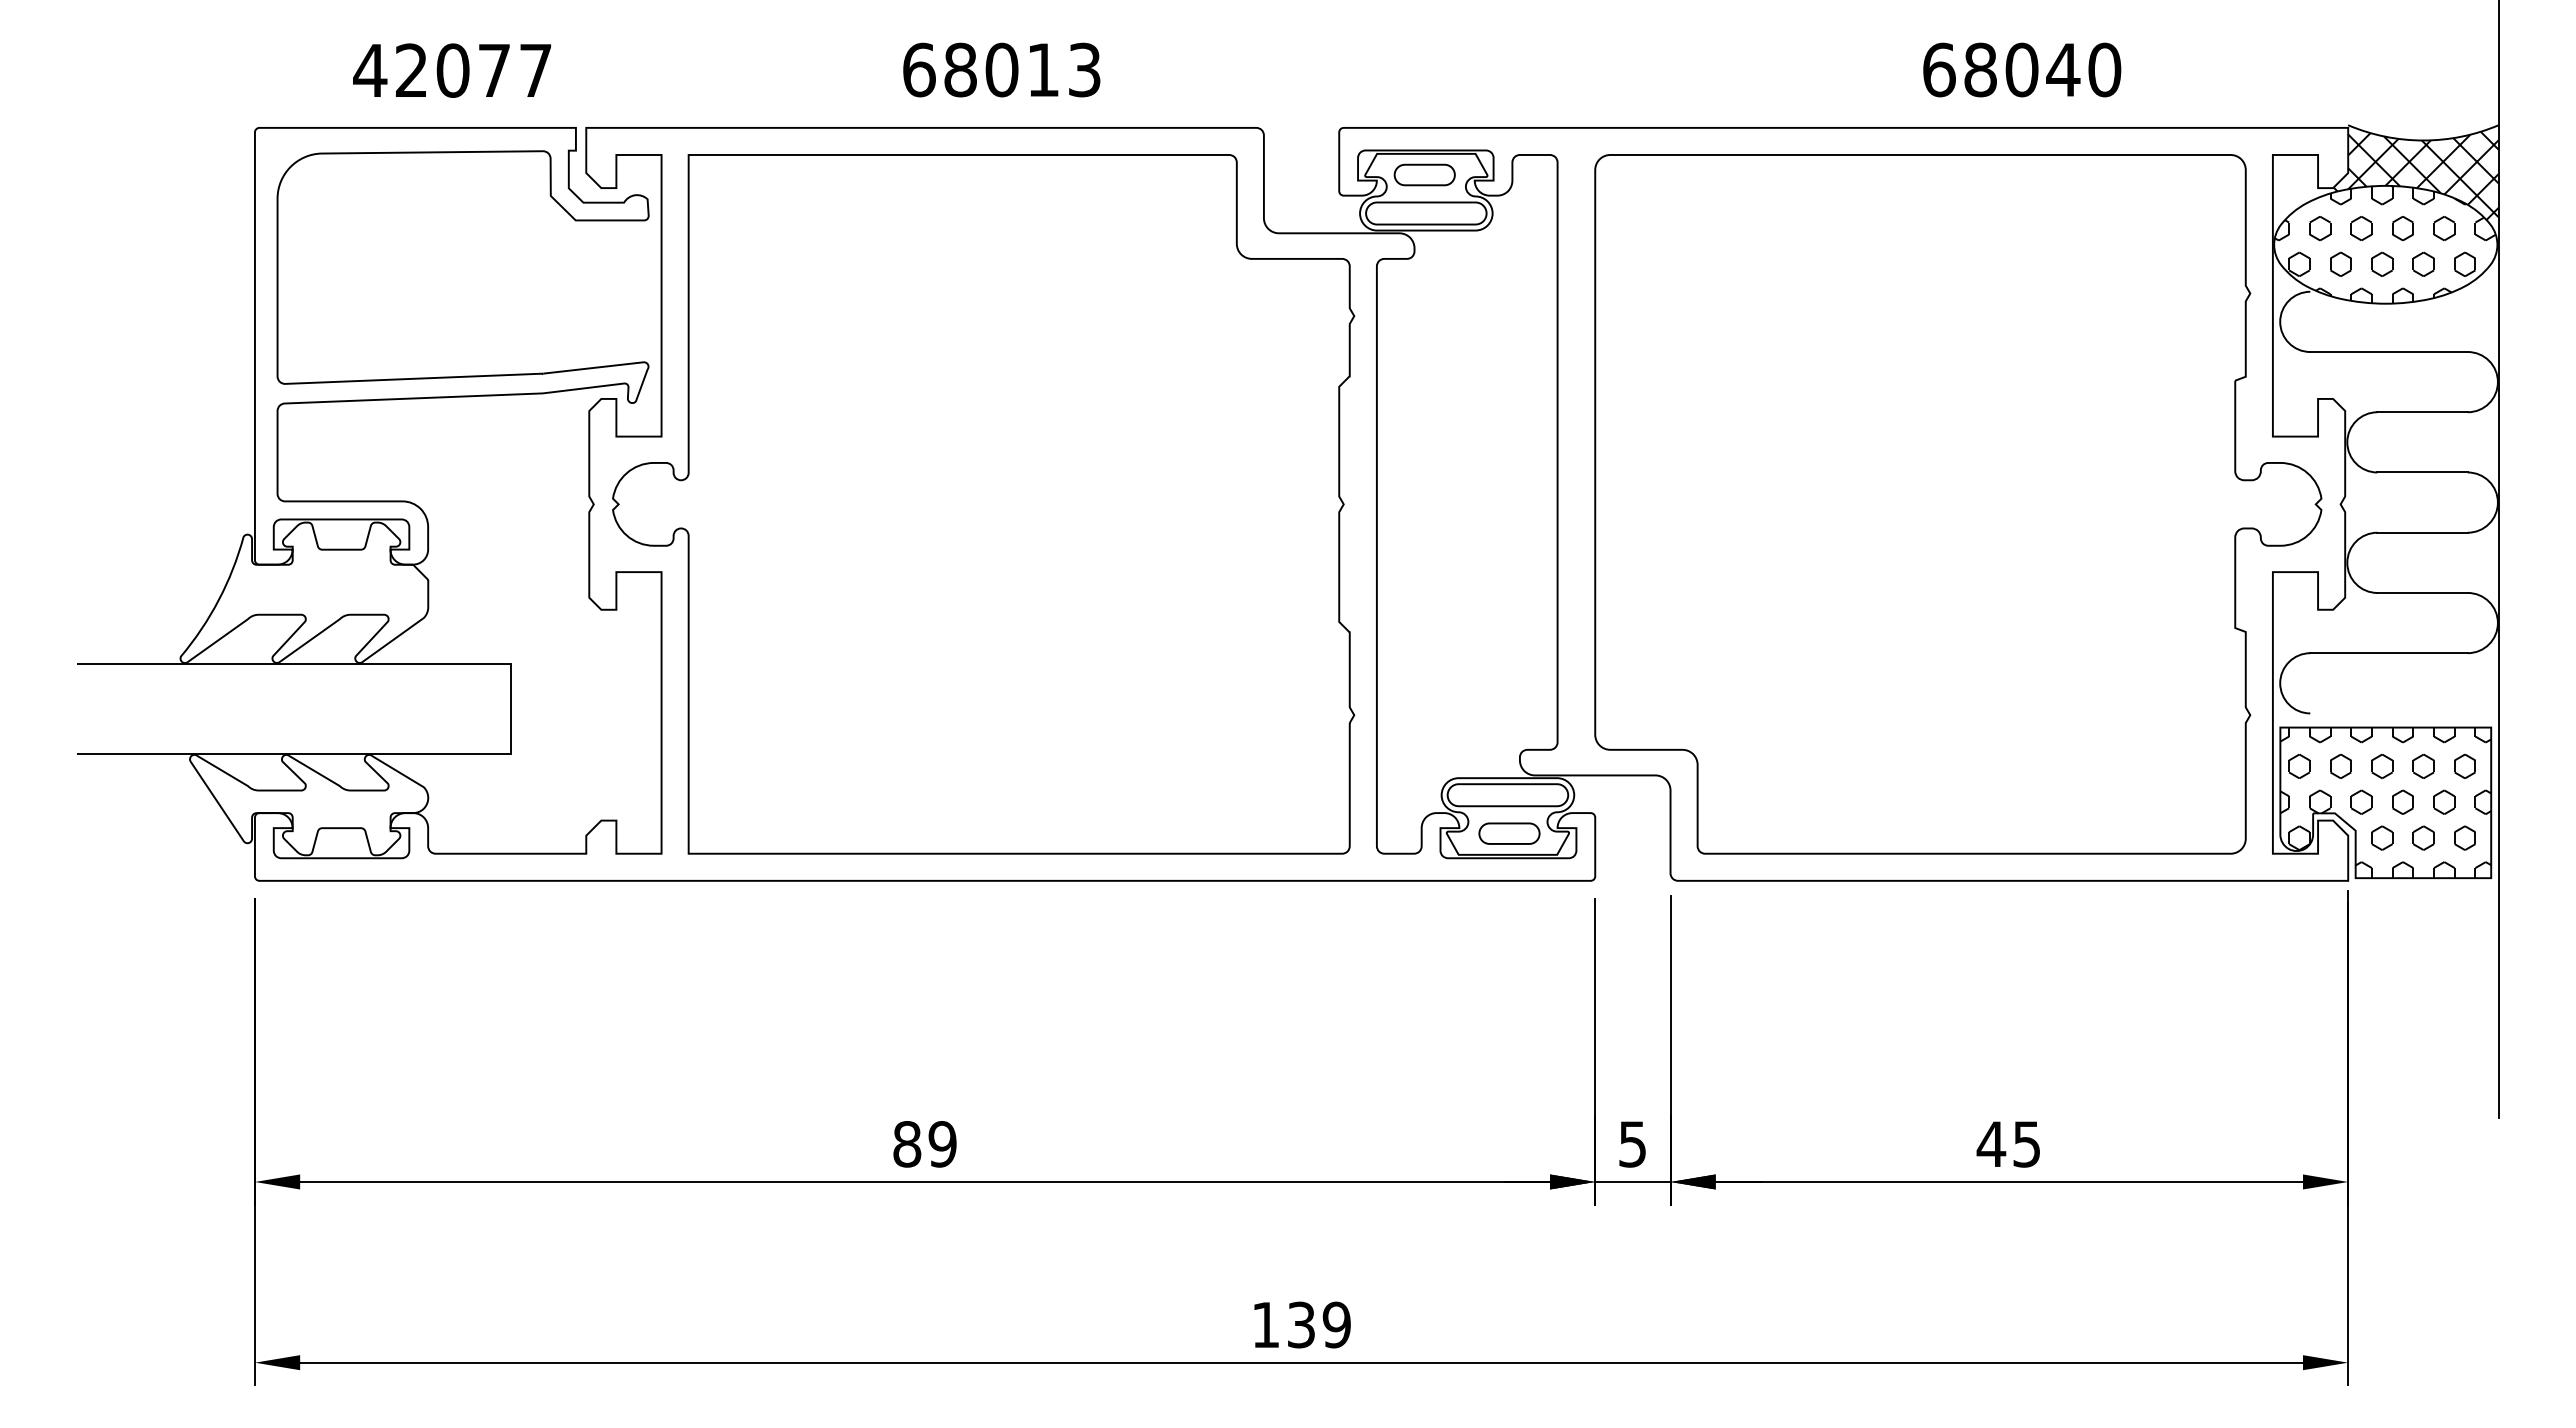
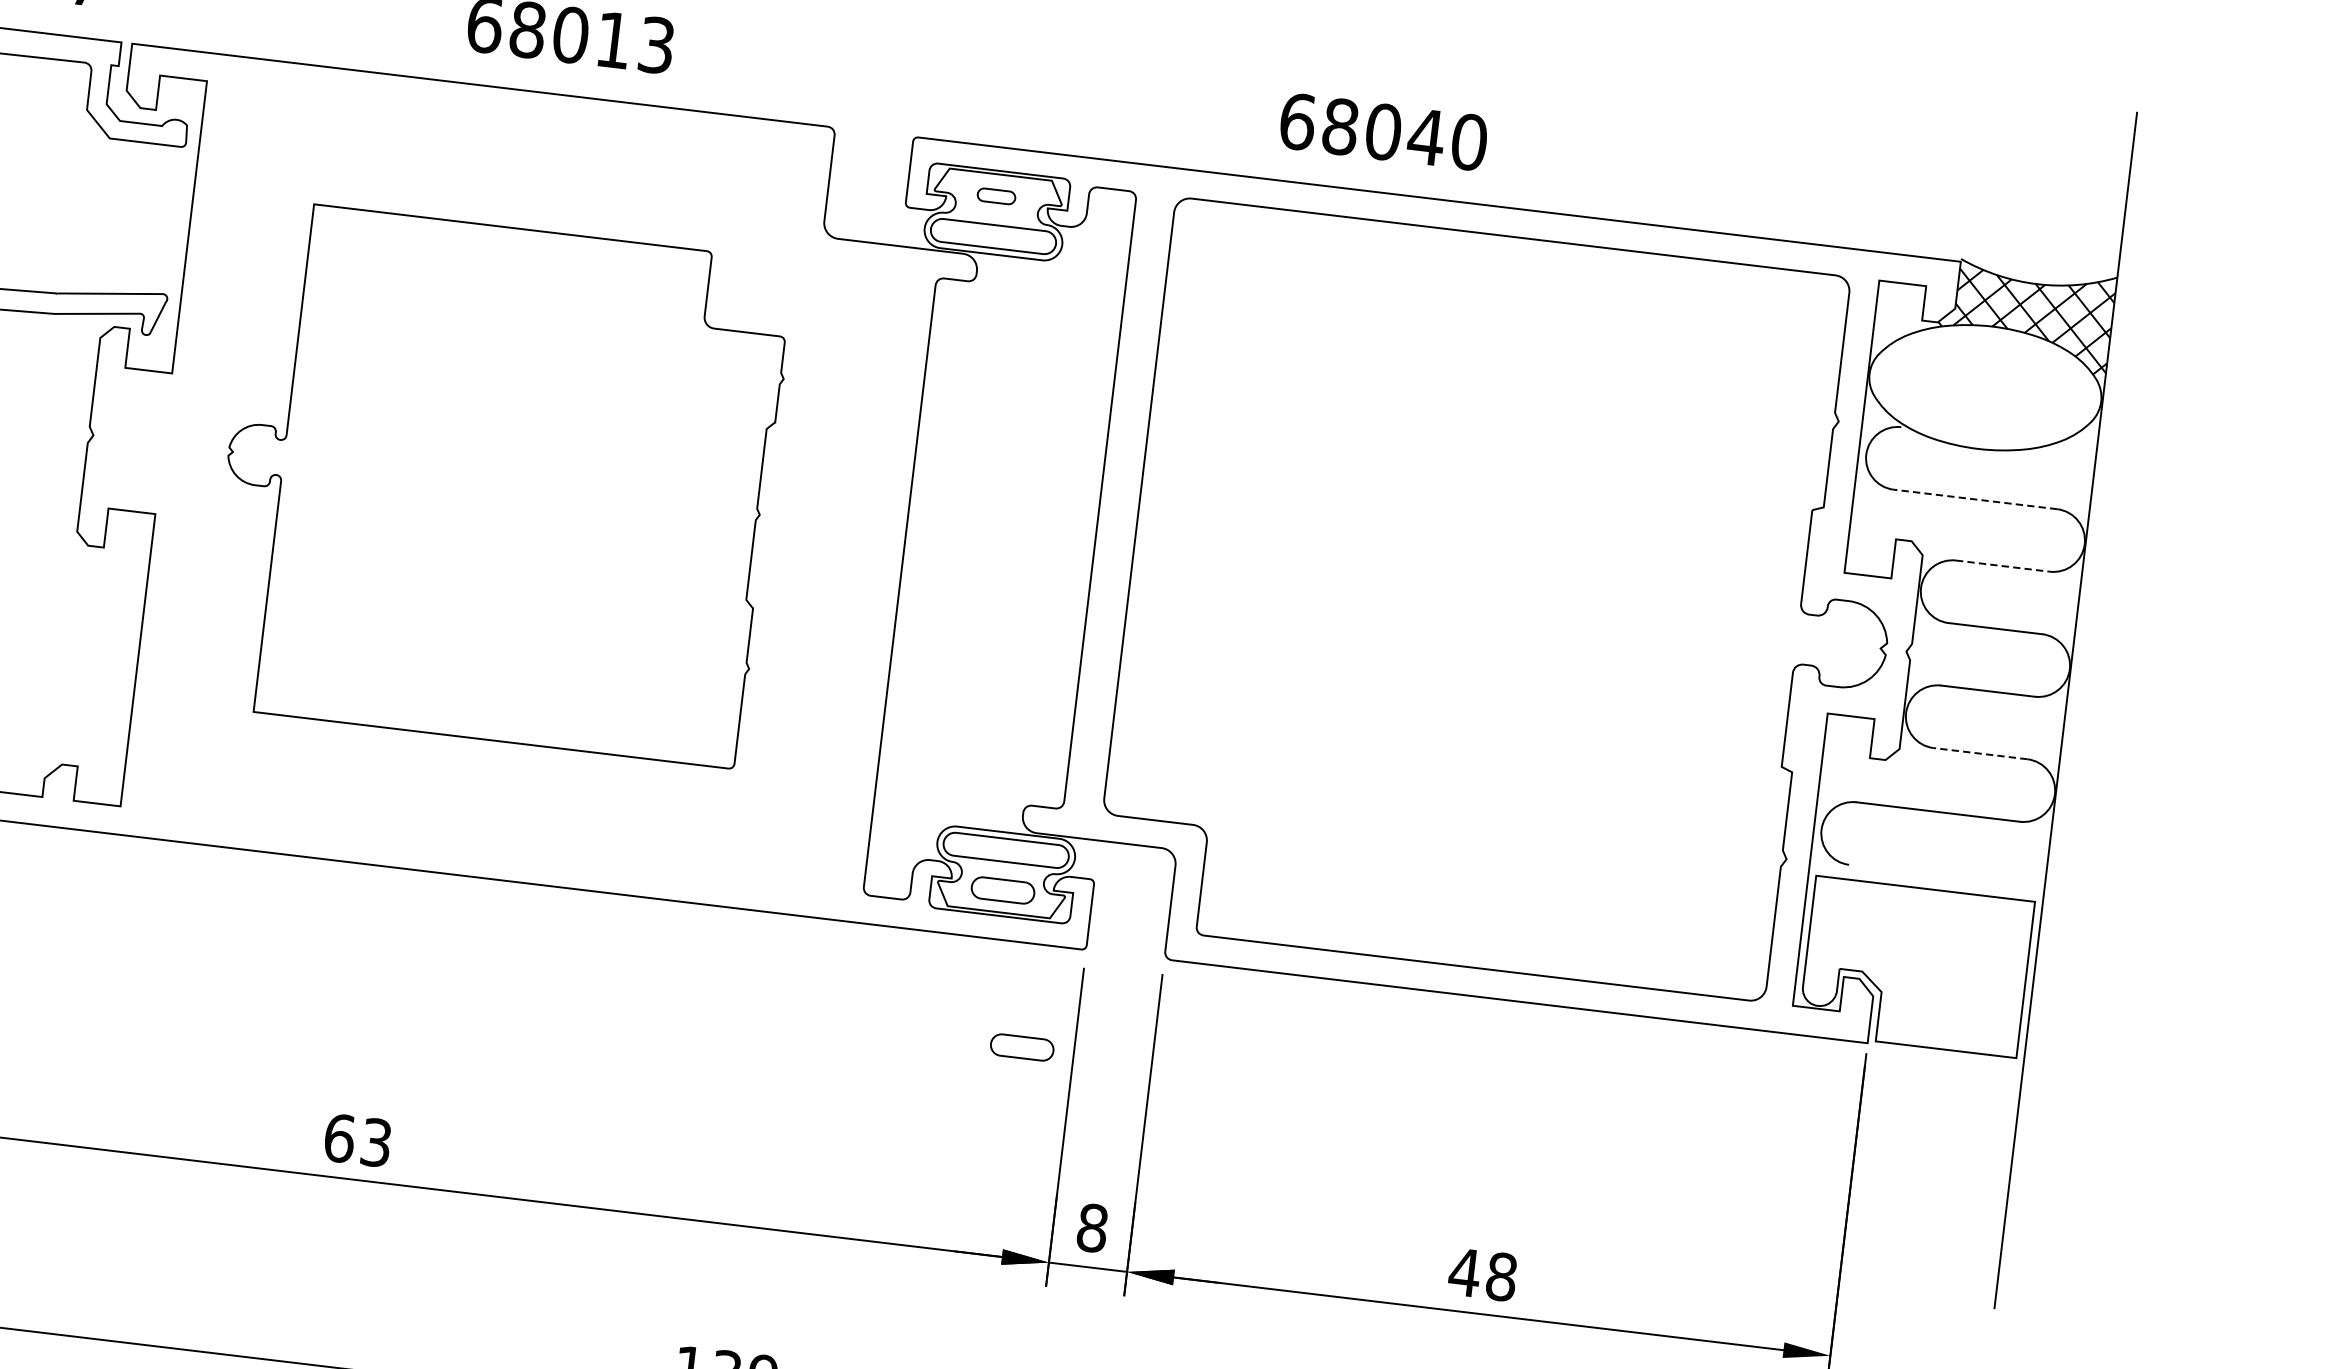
text: (2022, 69) -> (1384, 131), moved
part: (1424, 174) -> (996, 195), size x0.6
hatch: (2384, 244) -> (1984, 387), removed
line: (2389, 352) -> (1975, 500), solid -> dashed
line: (2423, 412) -> (2003, 566), solid -> dashed
part: (983, 504) -> (497, 483), size x0.7
line: (2422, 592) -> (1980, 753), solid -> dashed
hatch: (2385, 802) -> (1916, 966), removed
part: (1545, 980) -> (1022, 1047), added
text: (924, 1144) -> (357, 1140), 89 -> 63
text: (1632, 1144) -> (1092, 1228), 5 -> 8
text: (2026, 1144) -> (1501, 1277), 45 -> 48

